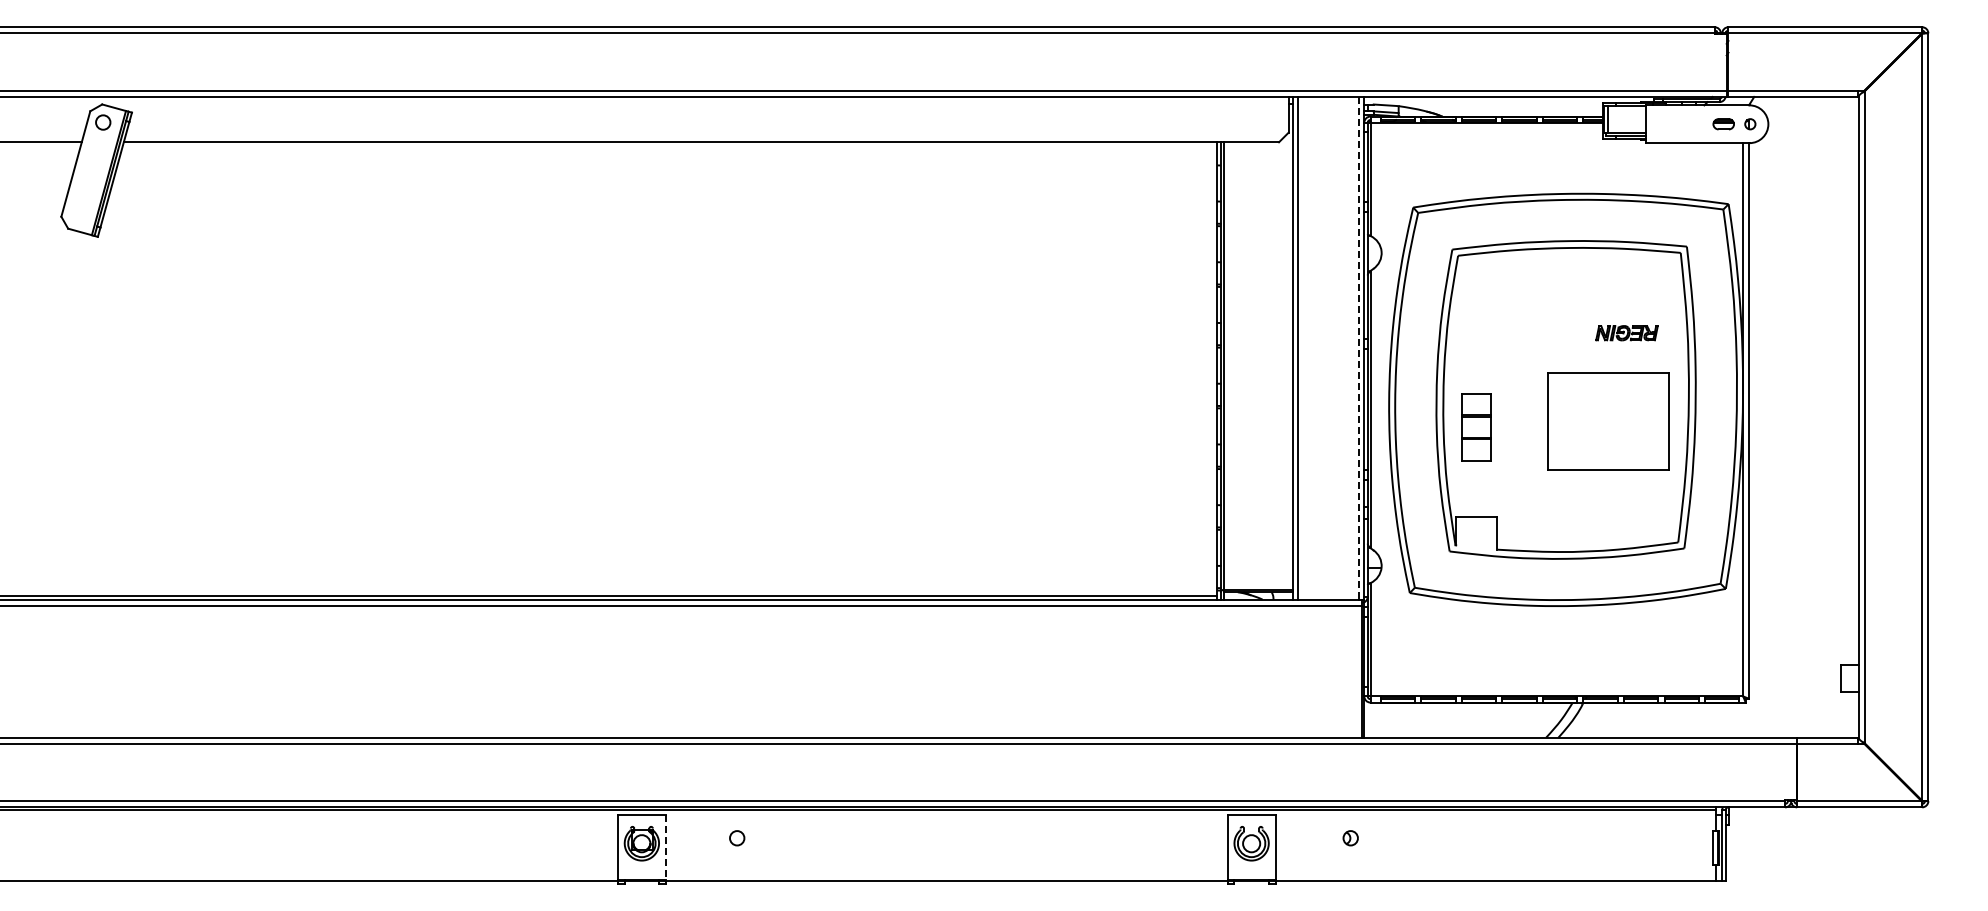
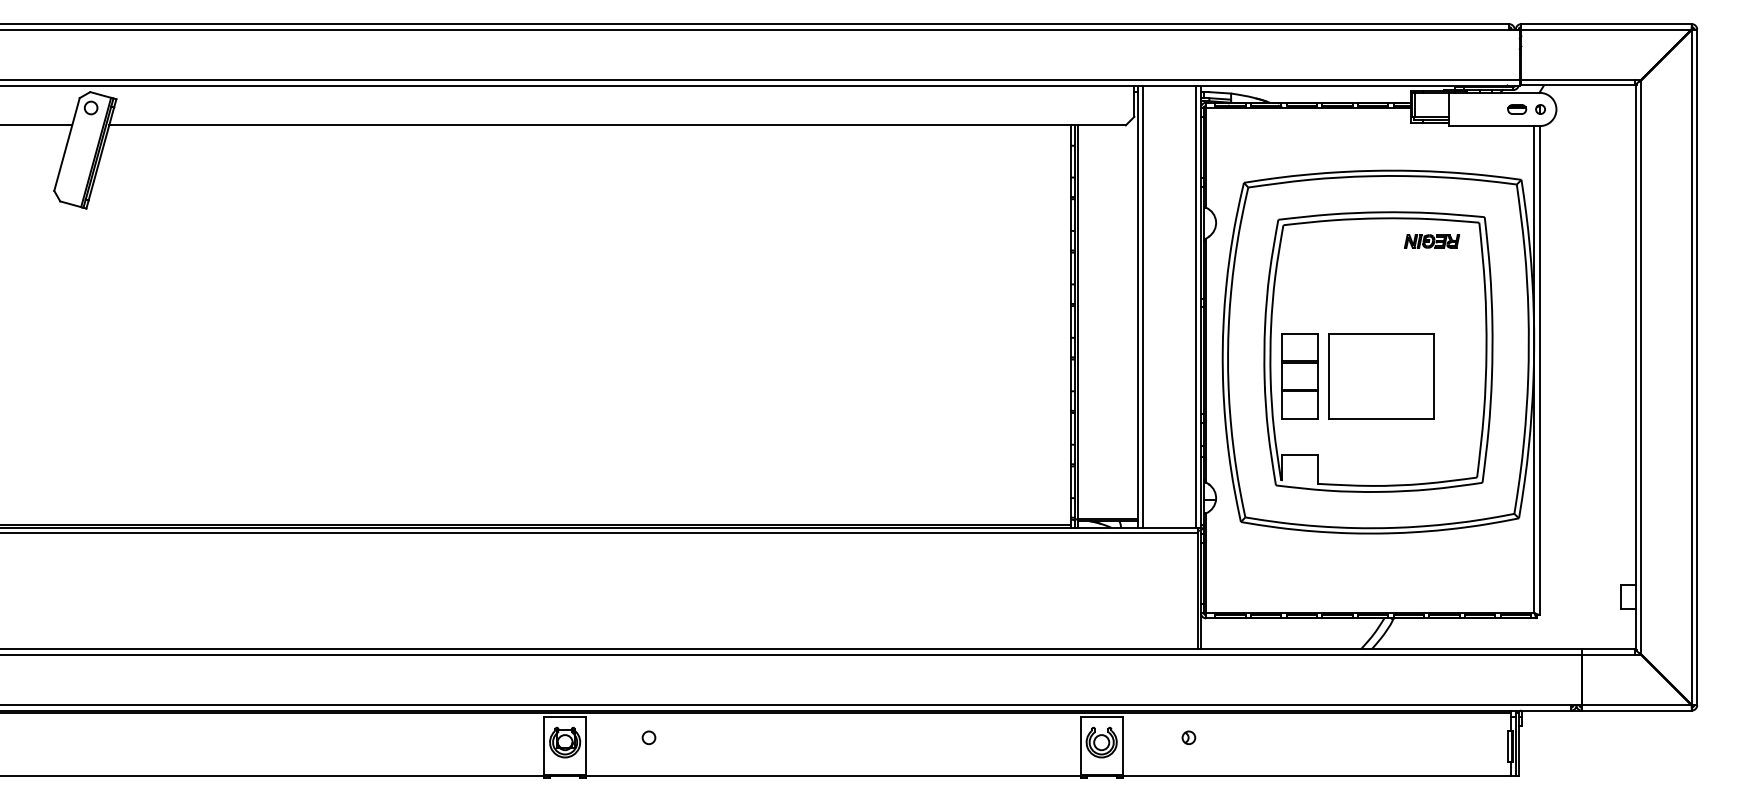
part: (1626, 333) -> (1431, 241), moved
line: (1358, 348) -> (1195, 306), dashed -> solid
part: (1608, 421) -> (1381, 376), moved
part: (1476, 427) -> (1299, 376), size x1.43
line: (665, 848) -> (585, 746), dashed -> solid

